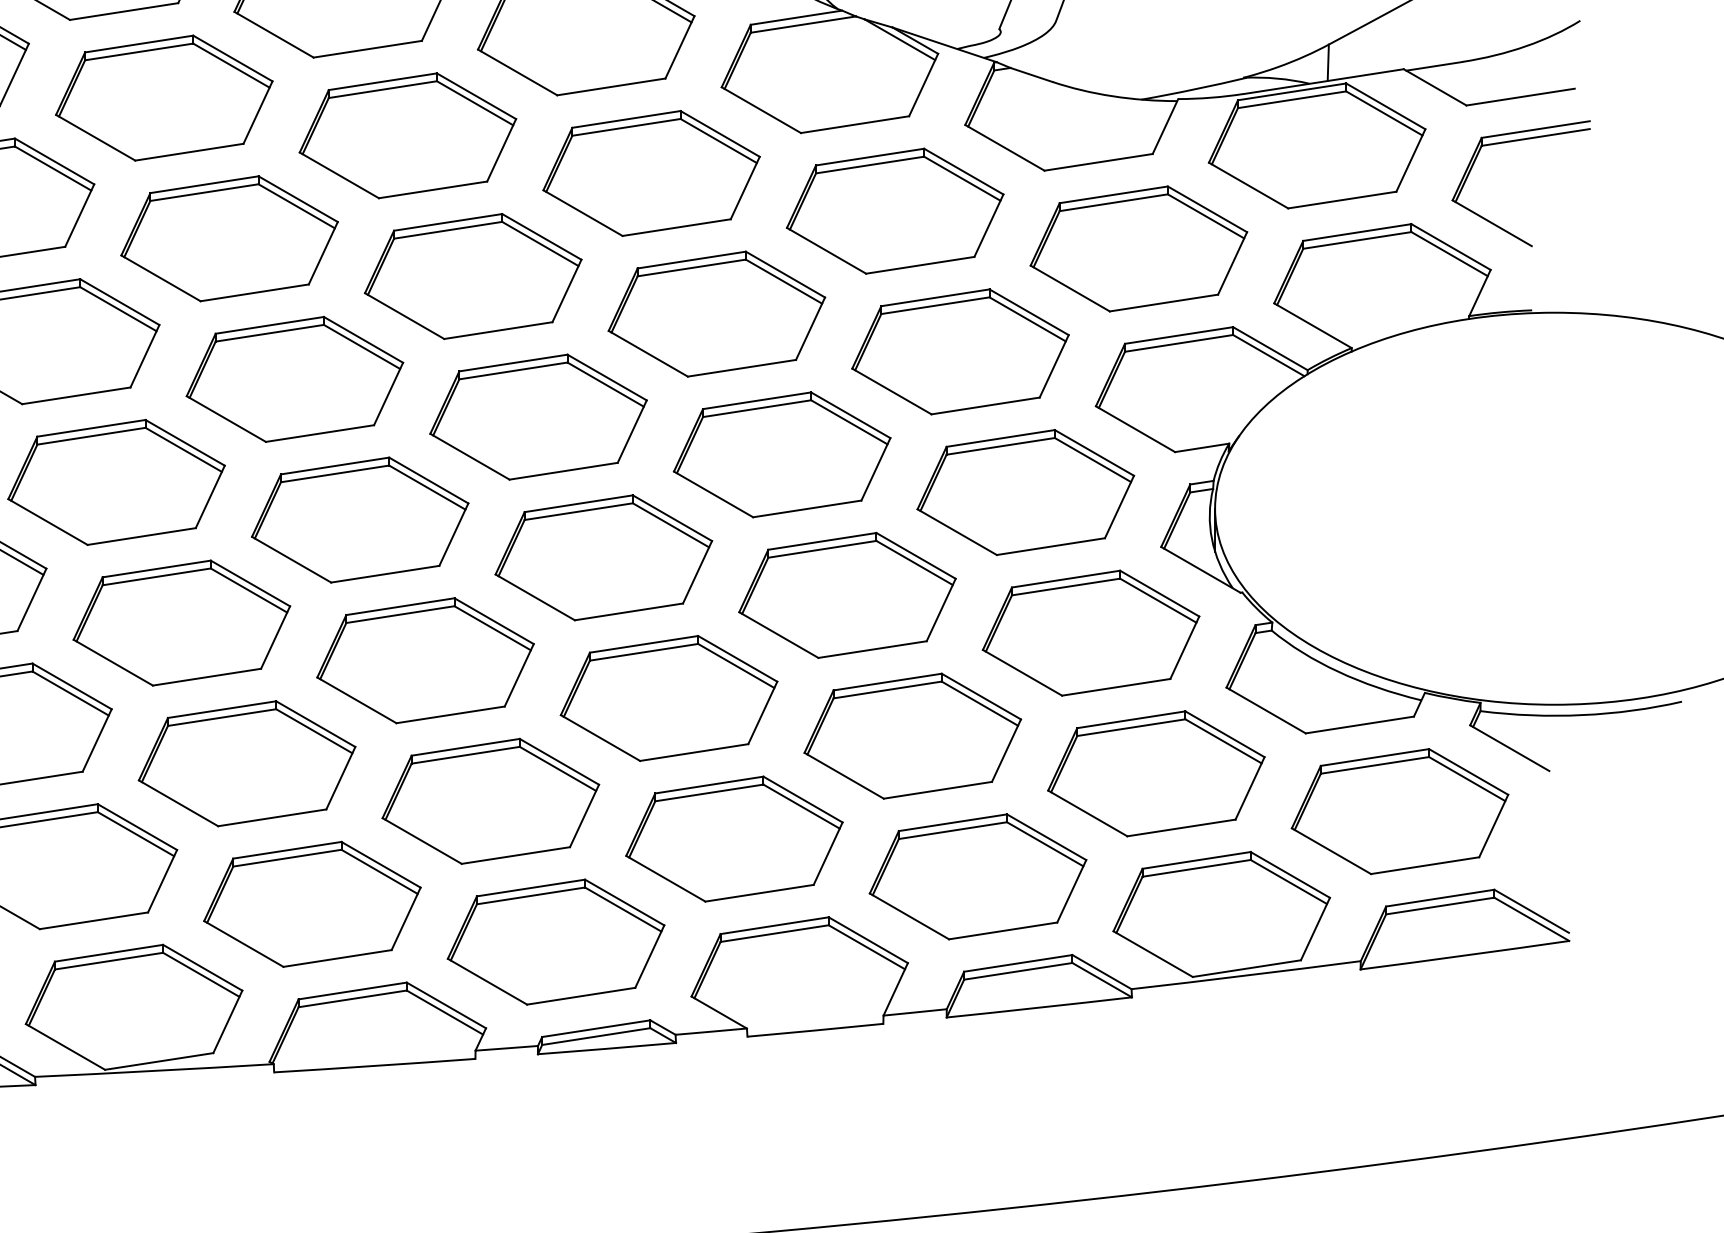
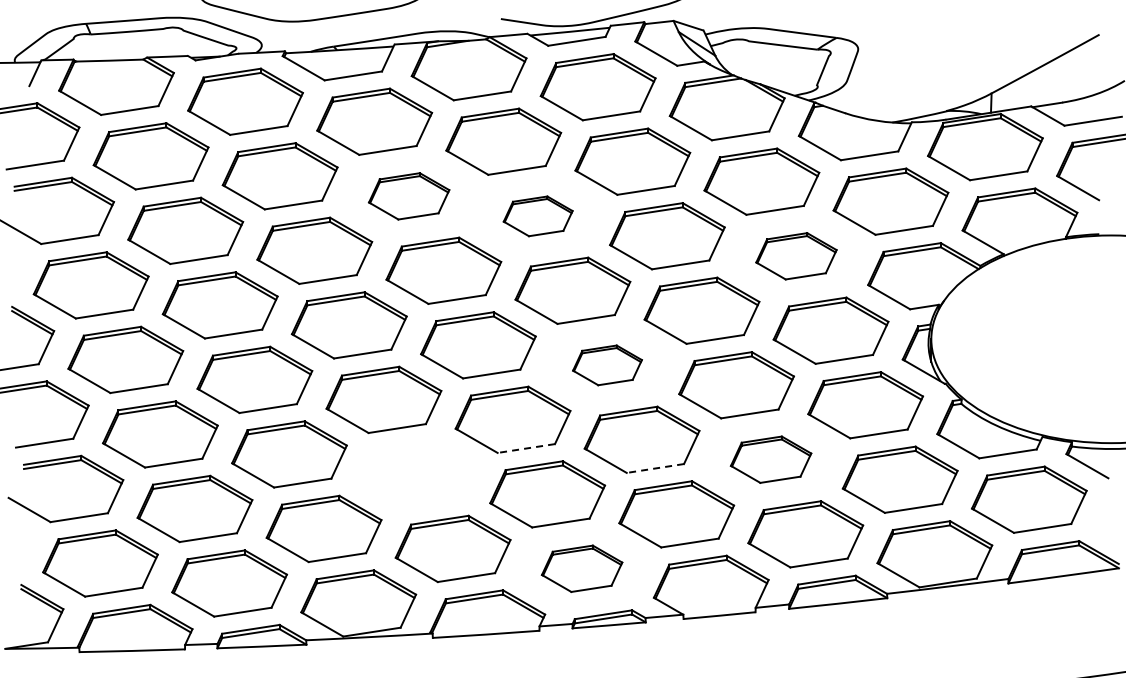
part: (228, 239) -> (408, 196), size x0.7
part: (471, 276) -> (537, 216), size x0.6
part: (960, 352) -> (796, 256), size x0.7
part: (603, 558) -> (607, 365), size x0.6
line: (449, 714) -> (525, 448), solid -> dashed
part: (911, 735) -> (770, 459), size x0.7
line: (694, 752) -> (655, 468), solid -> dashed
part: (247, 763) -> (418, 474), removed
part: (554, 941) -> (581, 568), size x0.7

